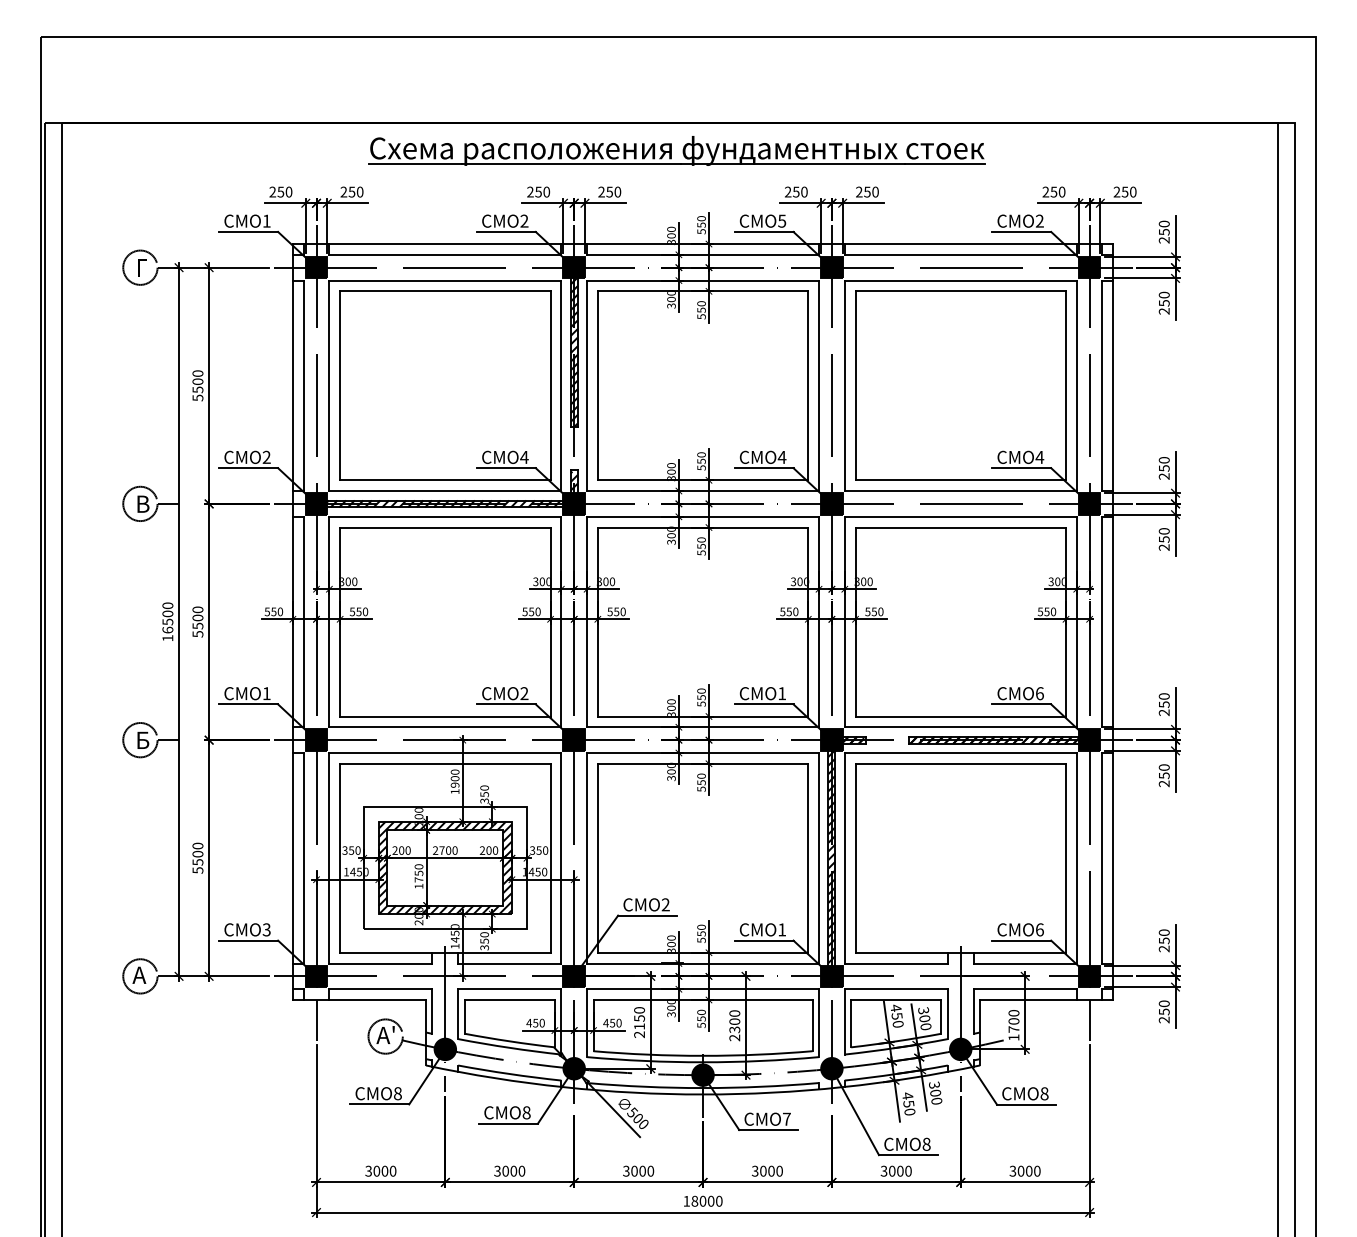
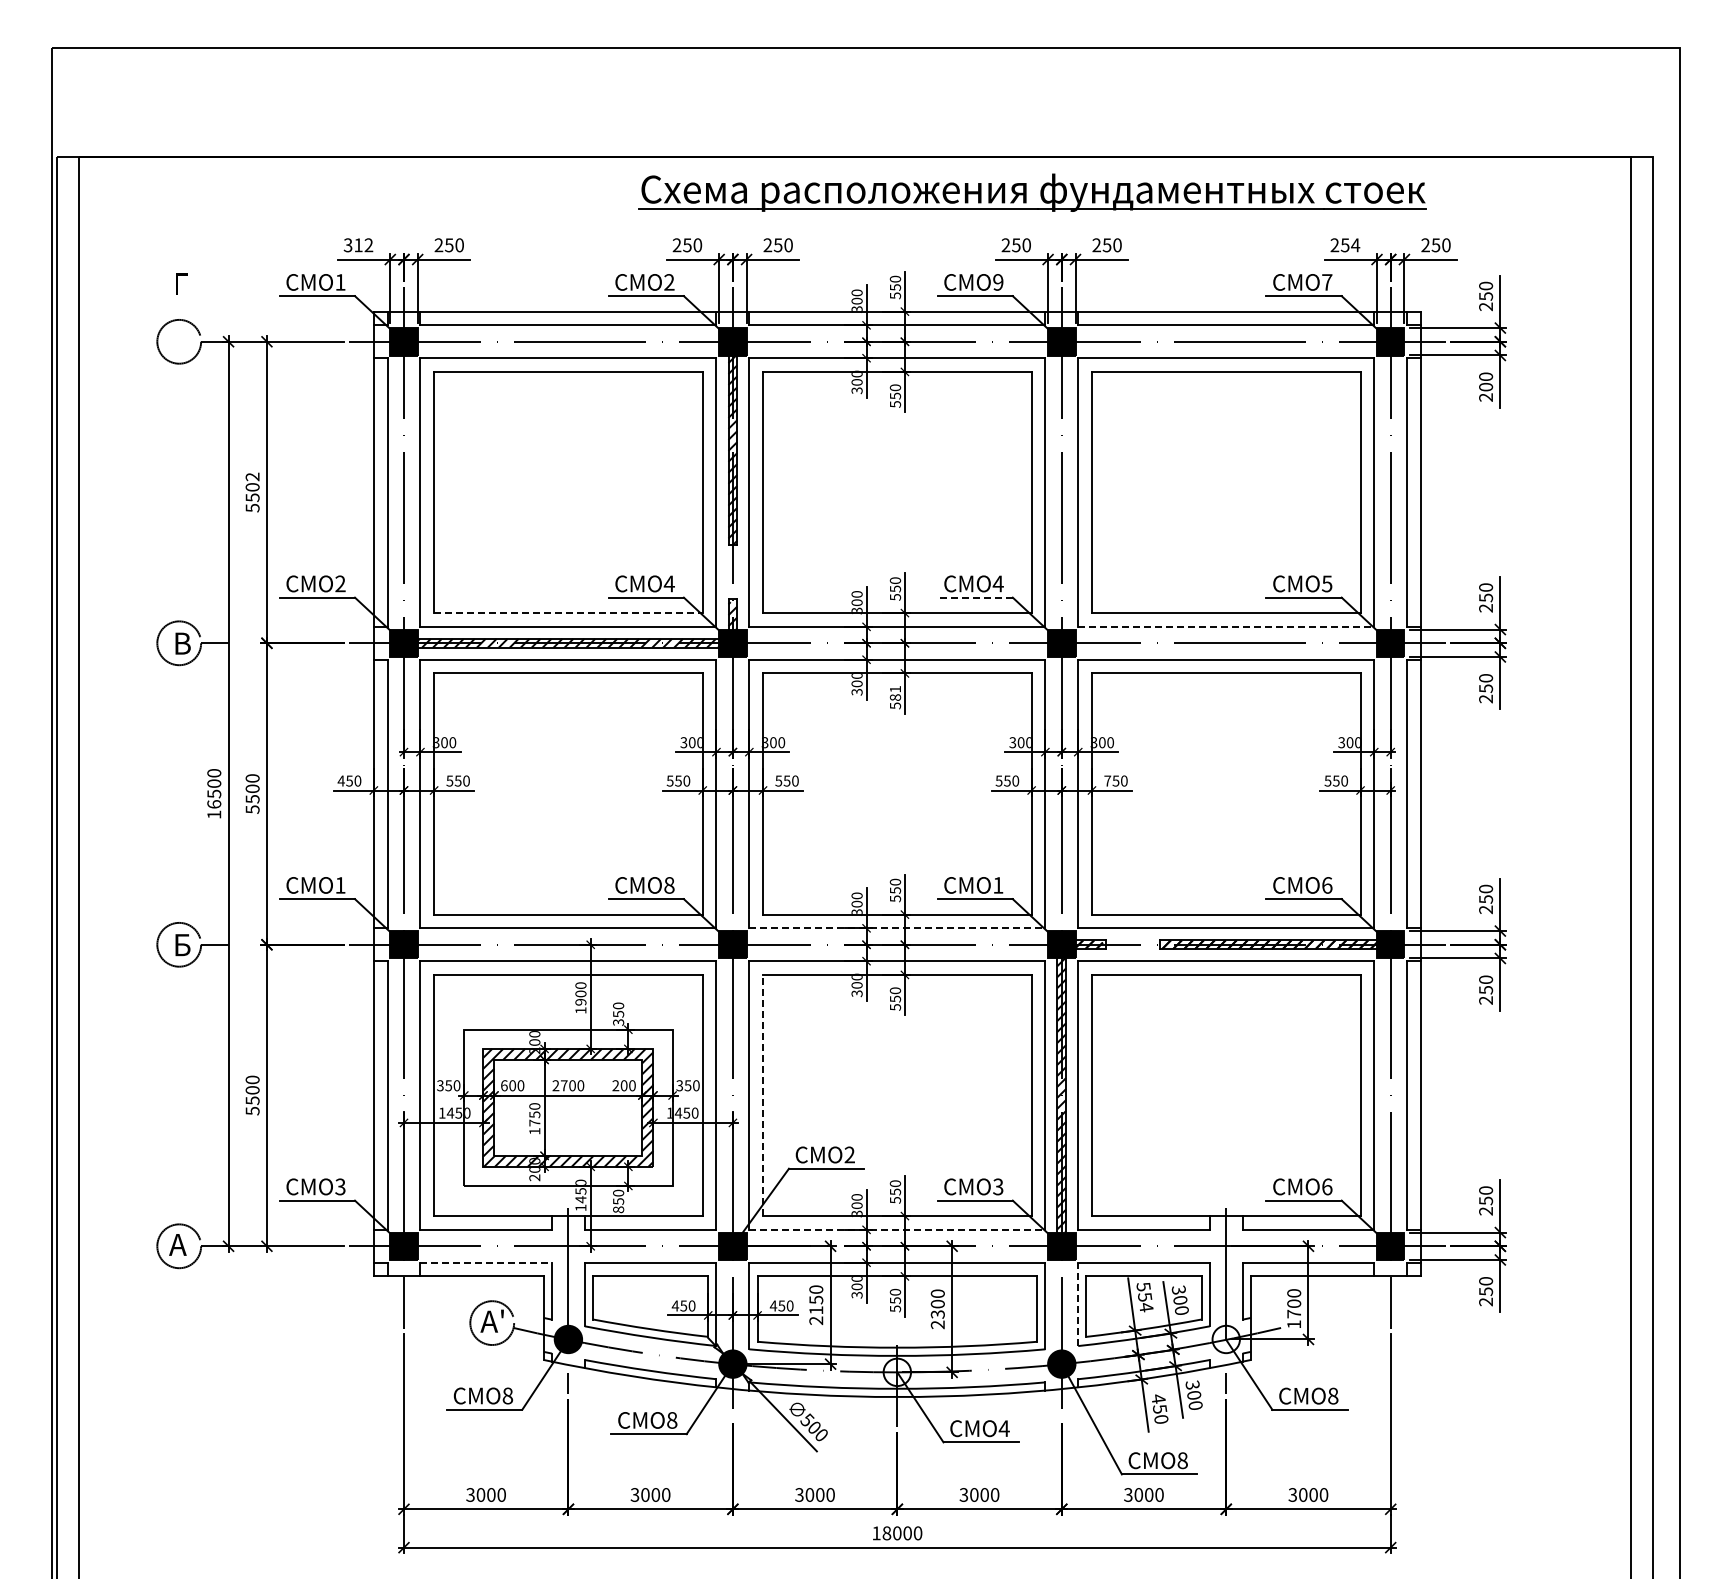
part: (676, 150) -> (1032, 192), moved
text: (280, 192) -> (358, 245), 250 -> 312
text: (1062, 192) -> (1355, 245), 250 -> 254
text: (782, 221) -> (998, 282), 5 -> 9
text: (1040, 221) -> (1327, 282), 2 -> 7
text: (142, 267) -> (181, 283), moved
text: (1163, 303) -> (1485, 387), 250 -> 200
text: (197, 373) -> (252, 476), 5500 -> 5502
text: (1039, 457) -> (1326, 583), 4 -> 5
line: (764, 468) -> (975, 597), solid -> dashed
line: (445, 480) -> (568, 613), solid -> dashed
line: (960, 490) -> (1226, 626), solid -> dashed
text: (701, 543) -> (895, 693), 550 -> 581
text: (266, 611) -> (340, 780), 550 -> 450
text: (867, 611) -> (1107, 780), 550 -> 750
text: (524, 693) -> (669, 885), 2 -> 8
line: (703, 727) -> (897, 928), solid -> dashed
text: (395, 850) -> (504, 1085), 200 -> 600
line: (598, 858) -> (763, 1095), solid -> dashed
text: (782, 929) -> (998, 1186), 1 -> 3
text: (484, 947) -> (618, 1209), 350 -> 850
line: (703, 963) -> (897, 1229), solid -> dashed
line: (381, 989) -> (486, 1262), solid -> dashed
text: (896, 1016) -> (1144, 1297), 450 -> 554
line: (844, 1022) -> (1078, 1304), solid -> dashed
fill: (960, 1049) -> (1225, 1339), removed
fill: (703, 1075) -> (897, 1372), removed
text: (786, 1119) -> (1003, 1428), 7 -> 4

